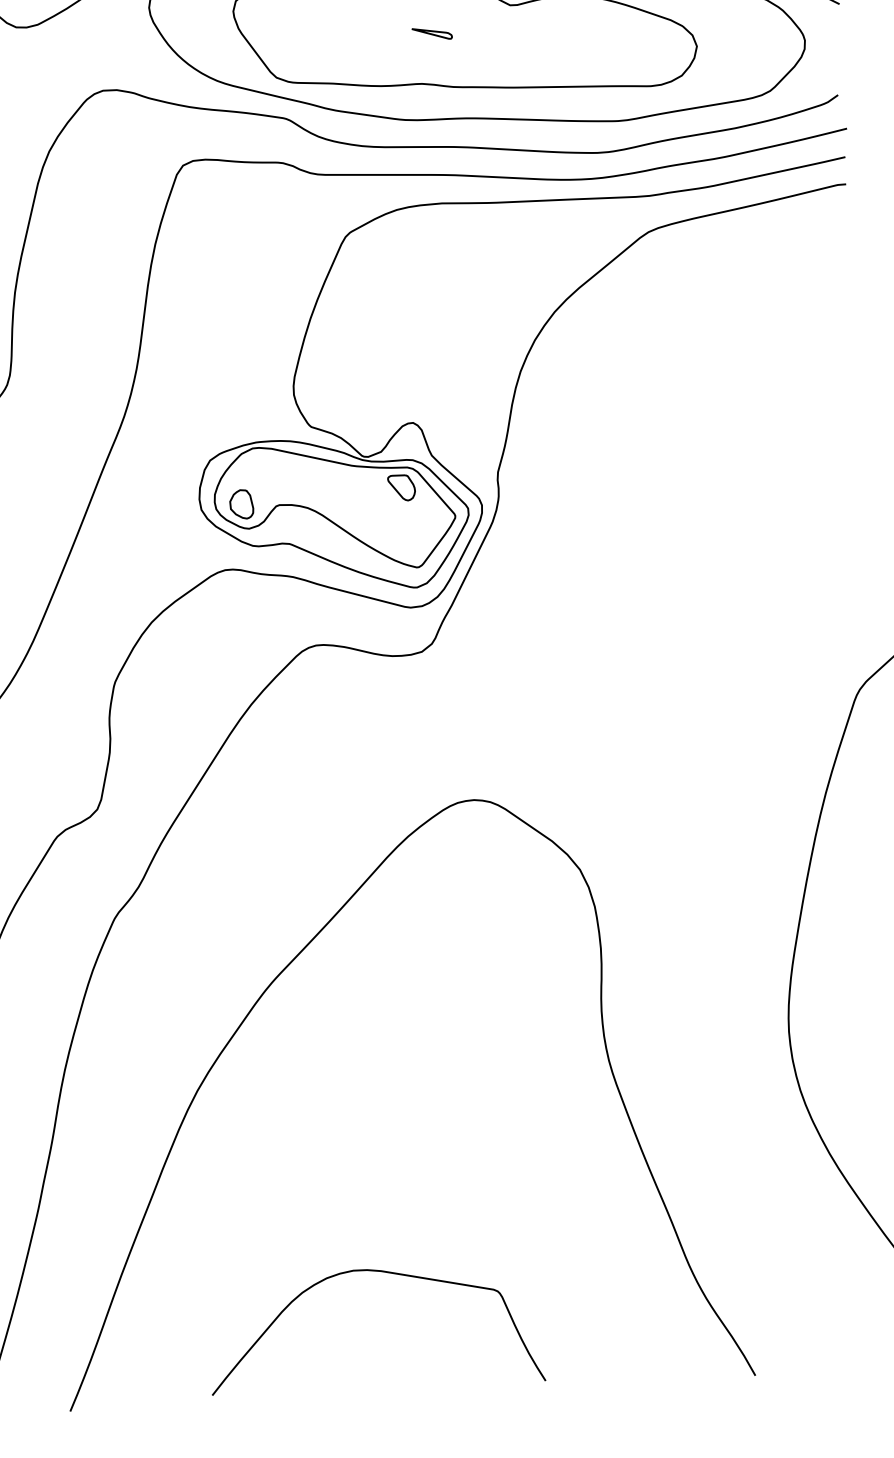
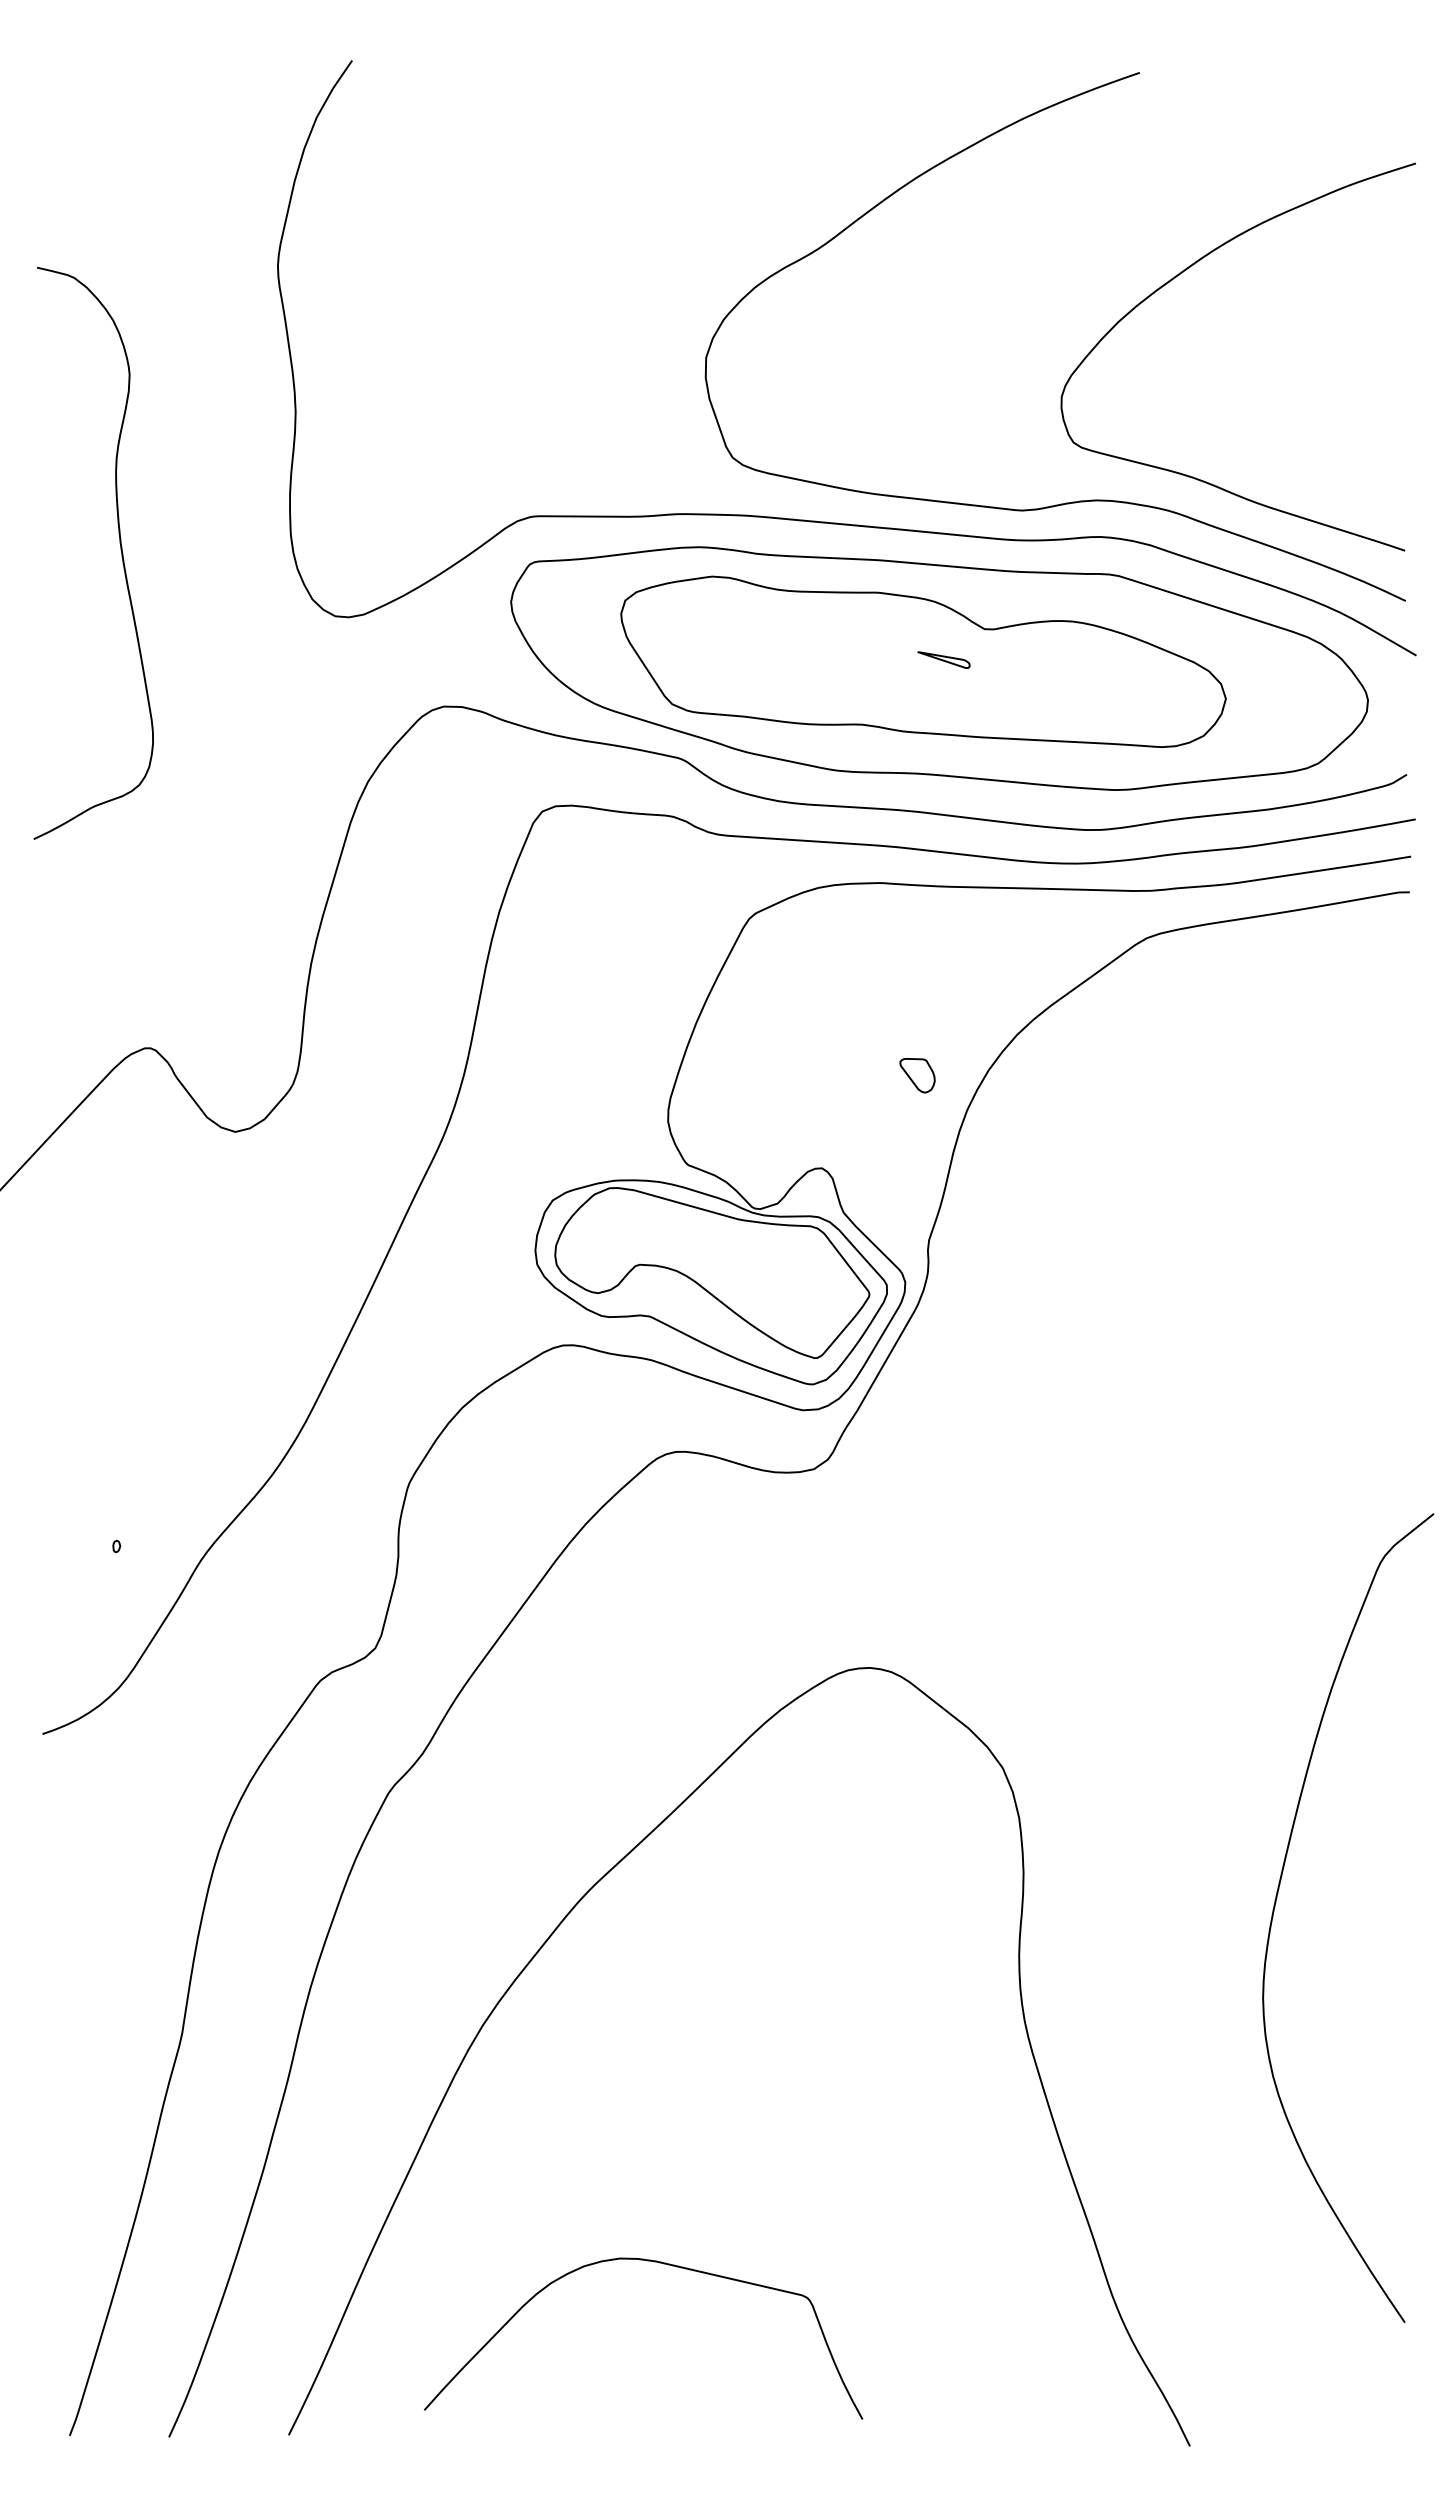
part: (431, 33) -> (943, 659), moved
part: (401, 487) -> (917, 1075), moved
part: (241, 504) -> (590, 1260), removed
curve: (386, 1273) -> (663, 2264), moved

